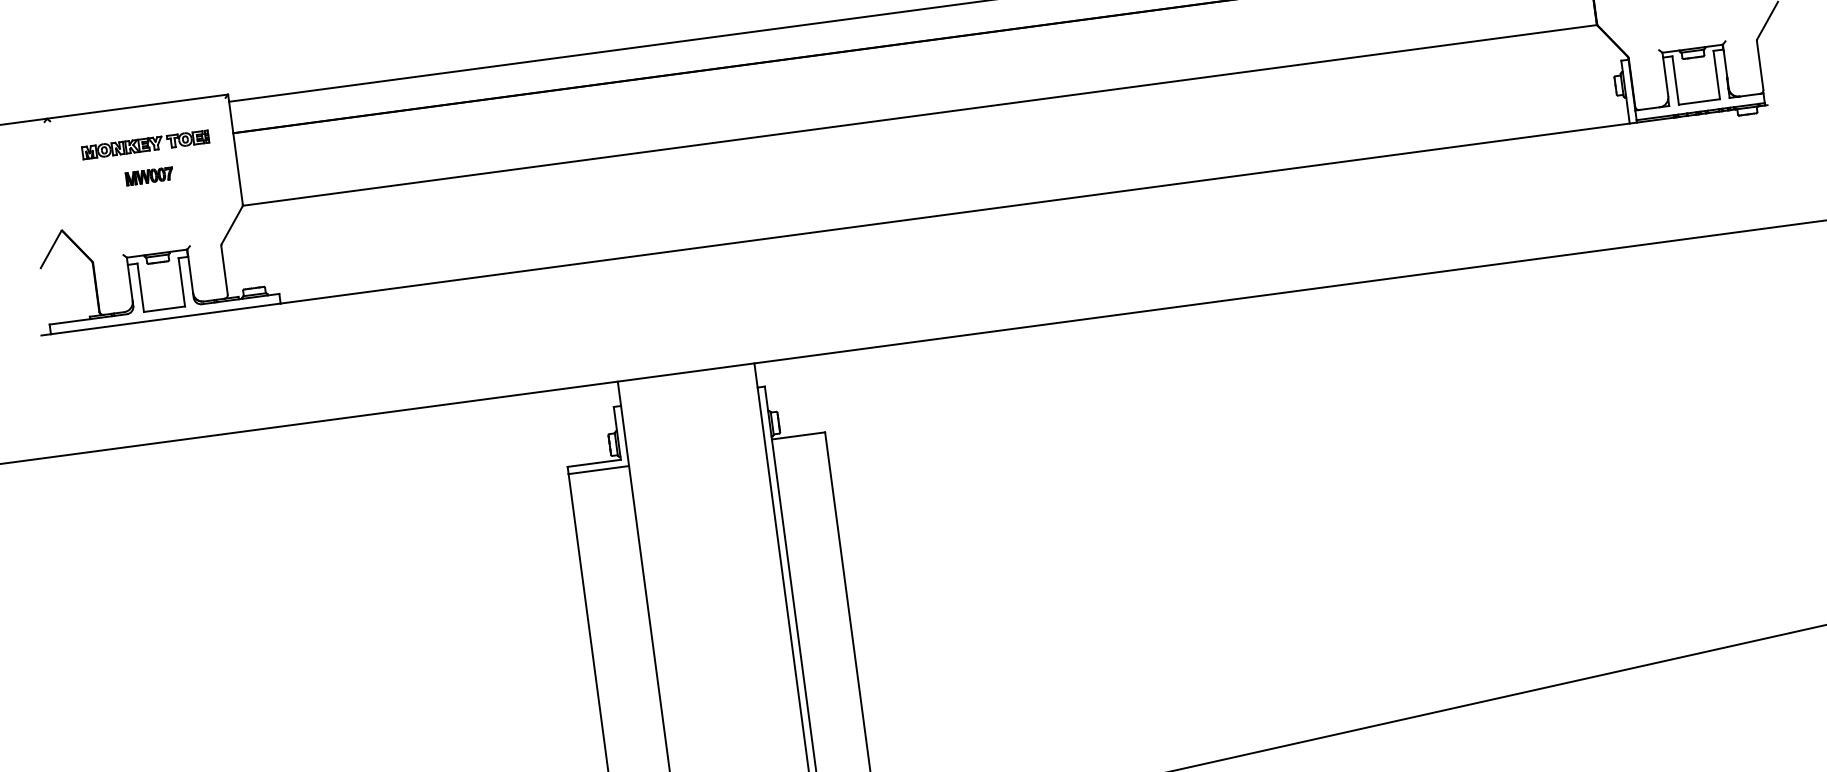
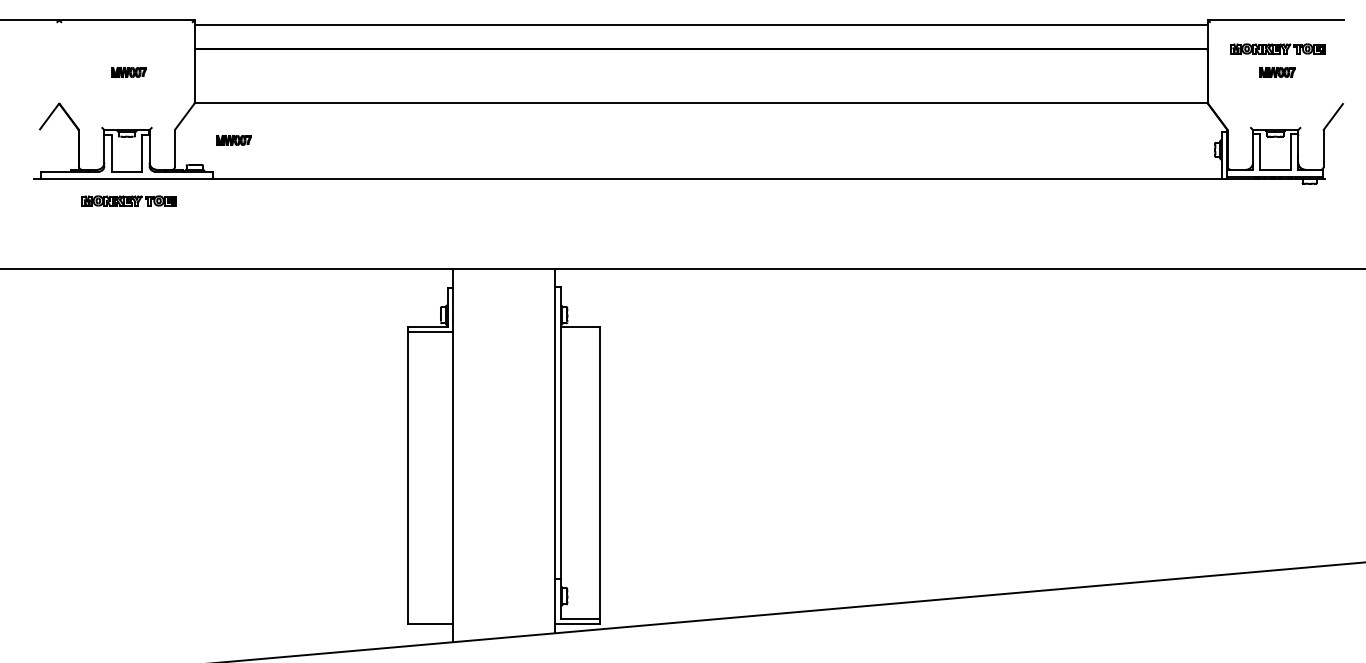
part: (144, 144) -> (128, 200), moved
part: (301, 248) -> (233, 140), added

